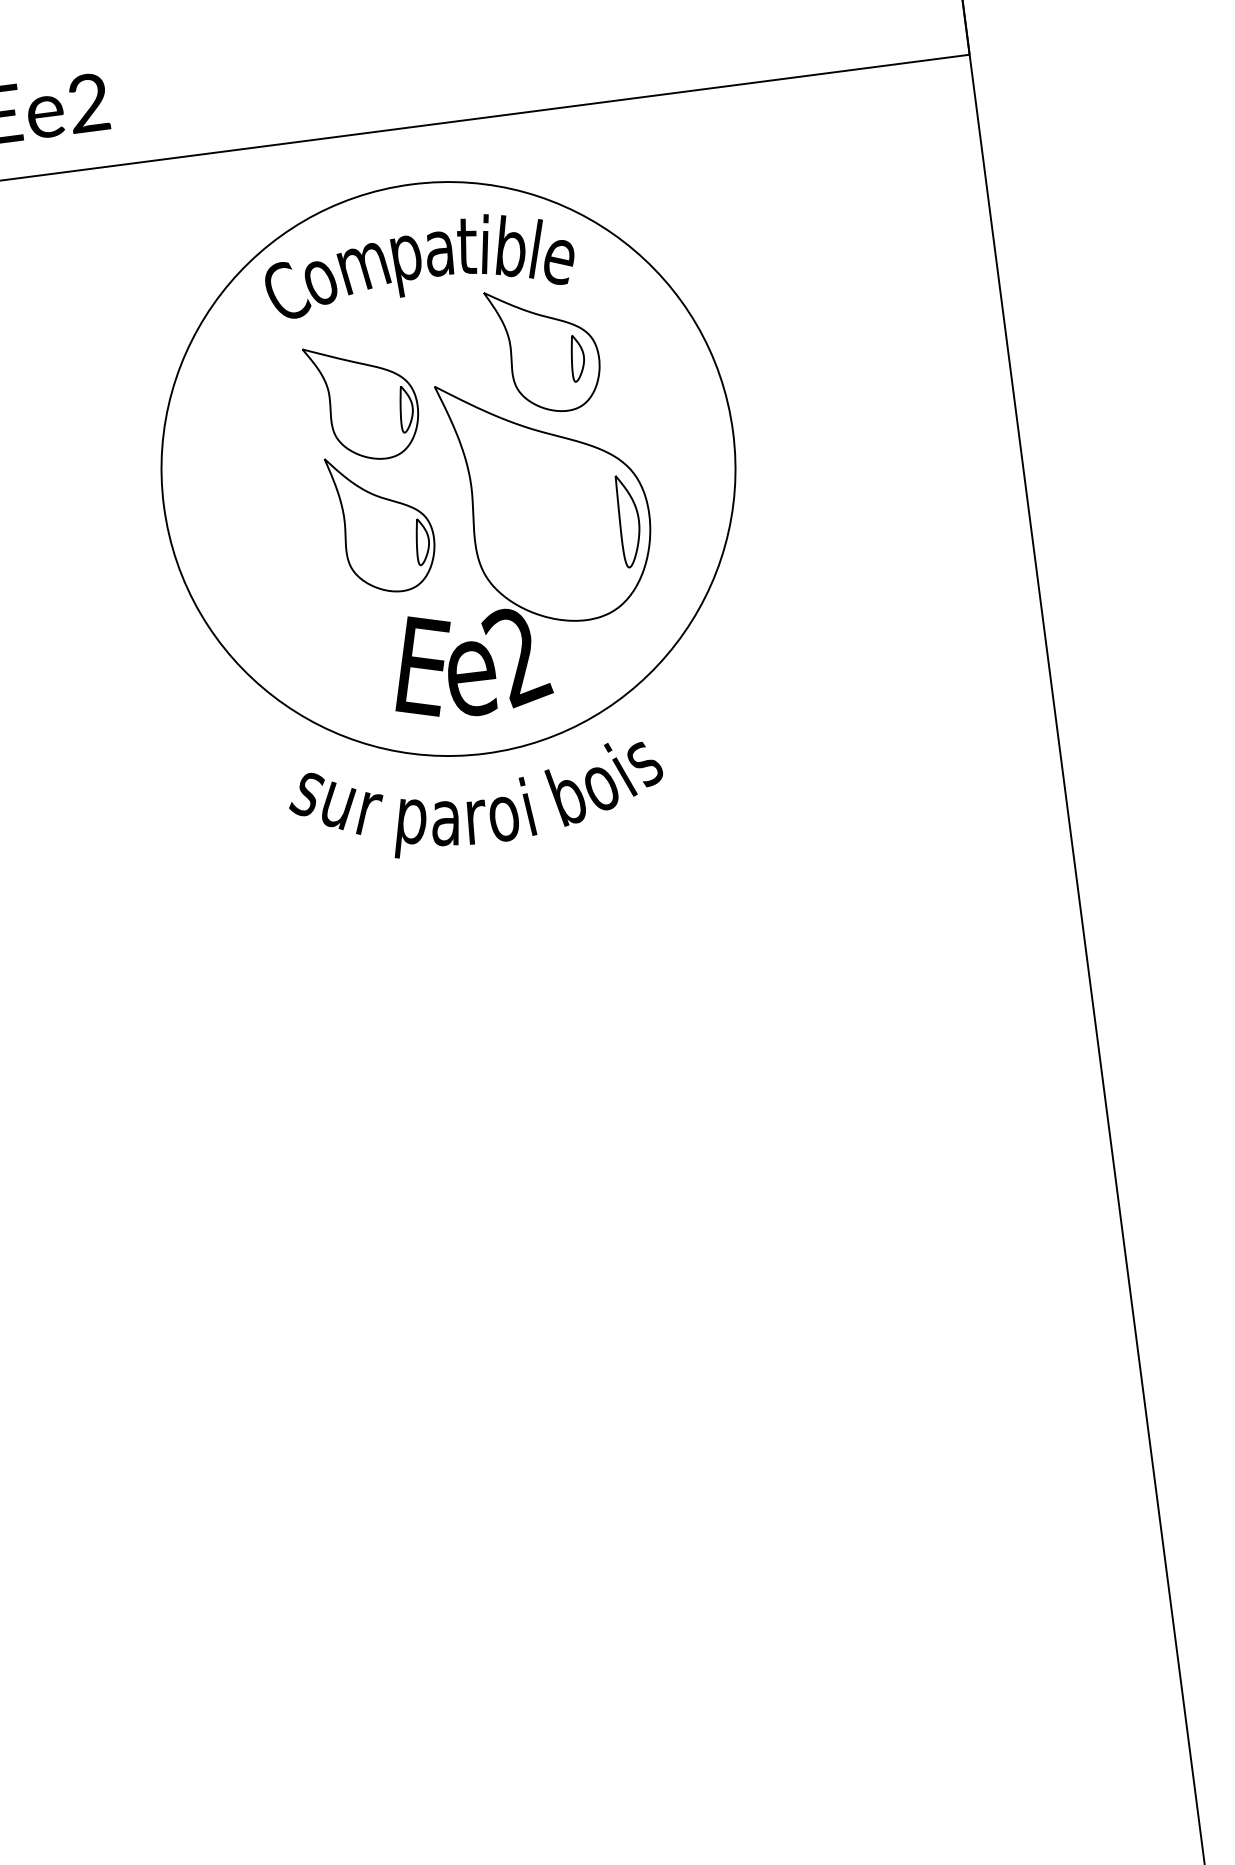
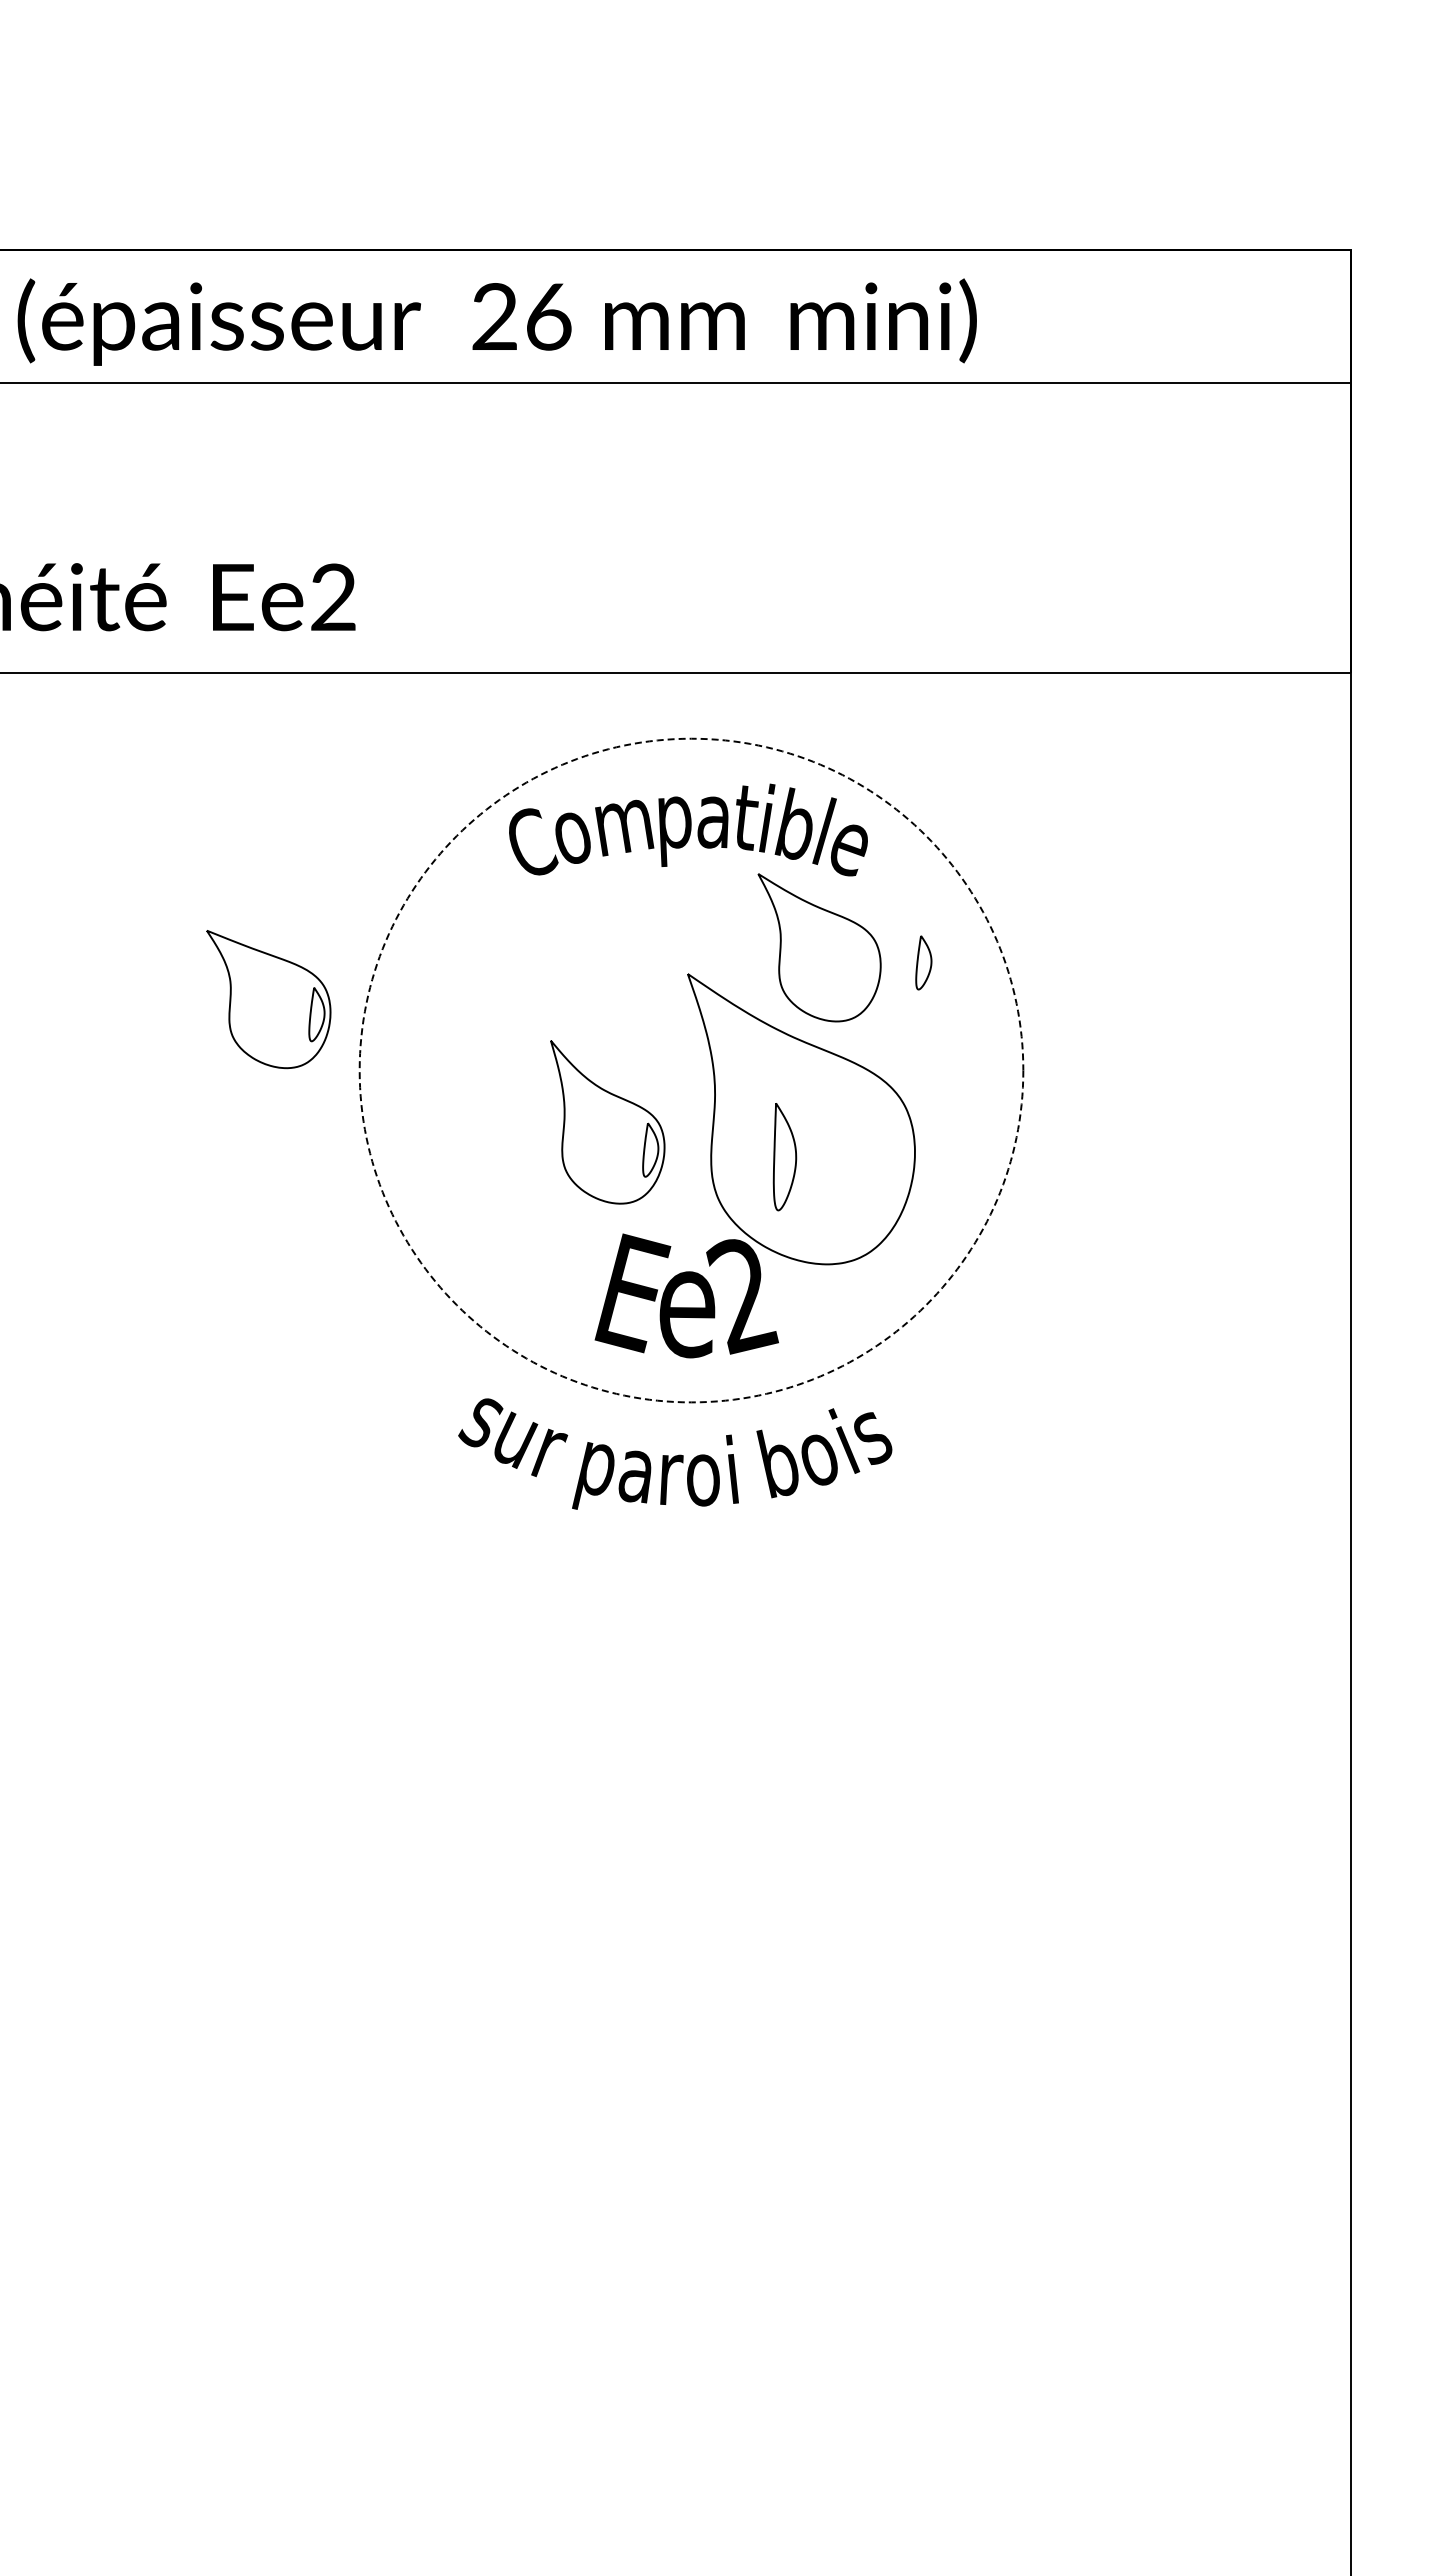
part: (577, 358) -> (923, 962), moved
part: (363, 401) -> (268, 999), moved
circle: (448, 468) -> (691, 1070), solid -> dashed
part: (628, 521) -> (784, 1157), moved

